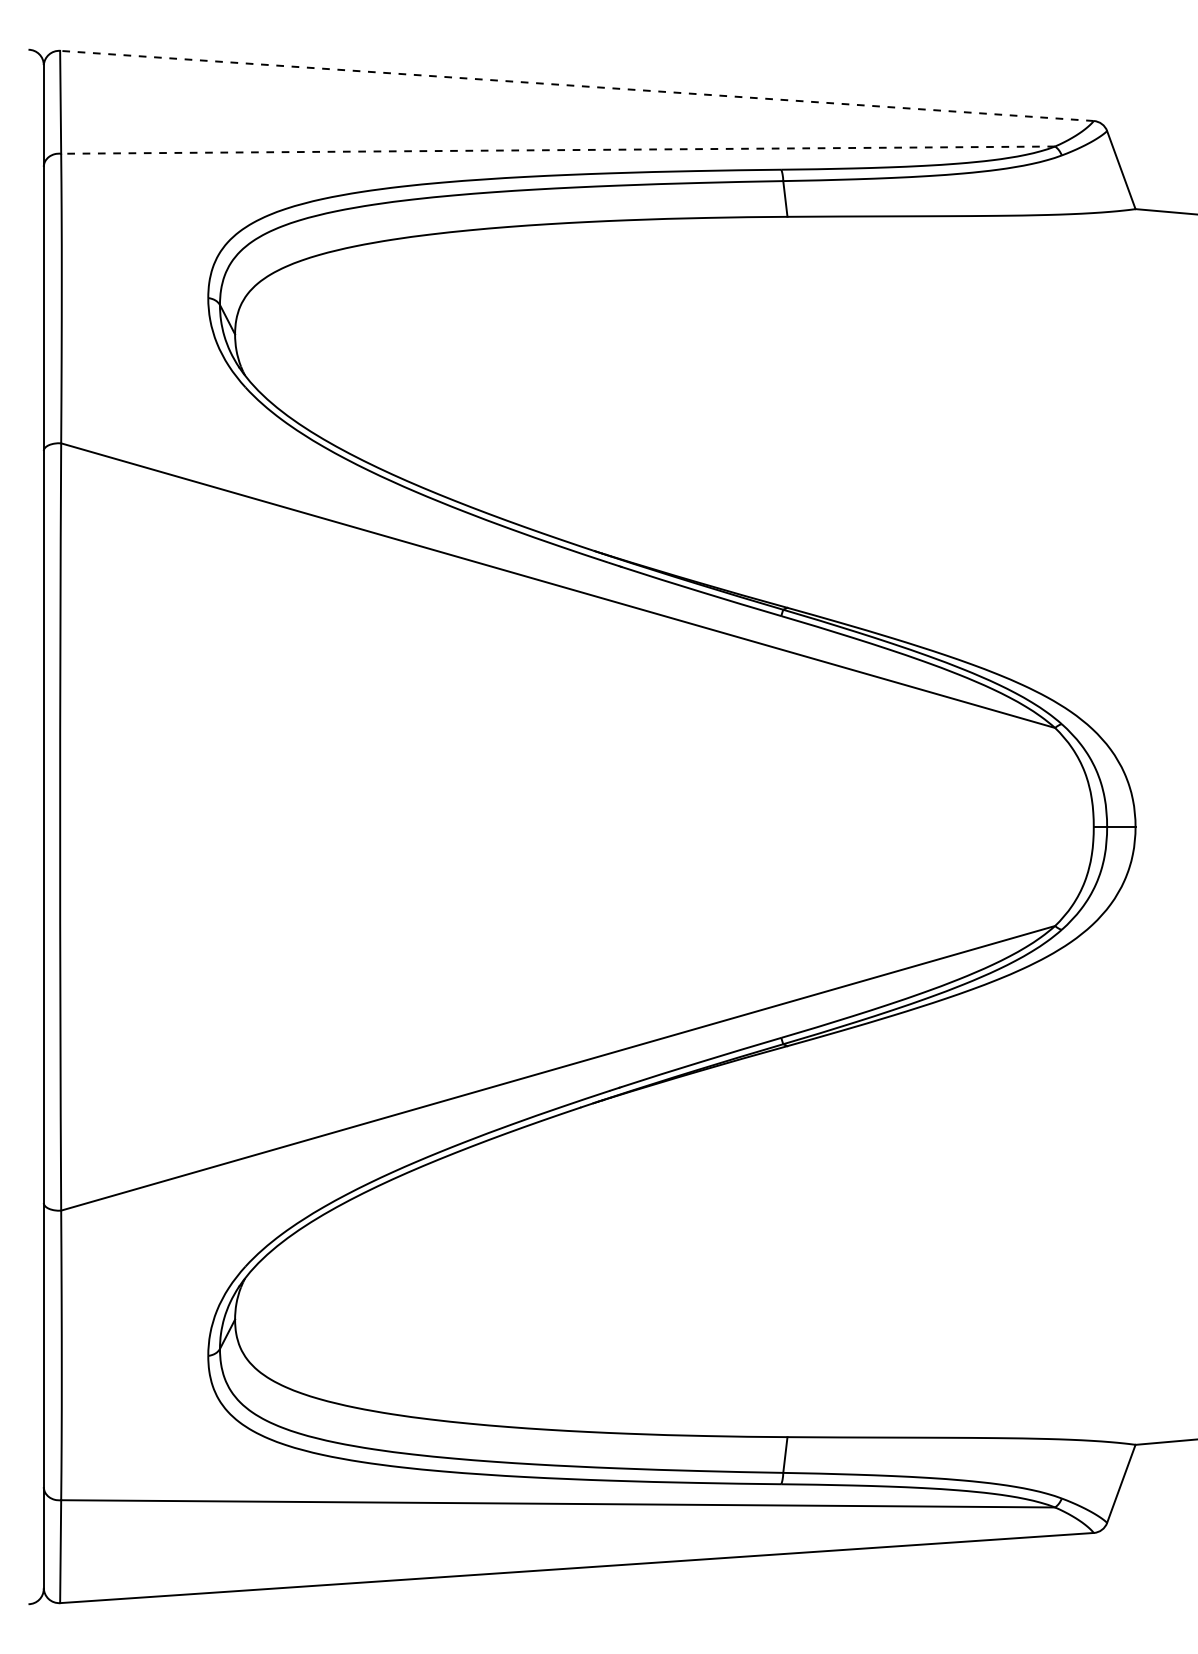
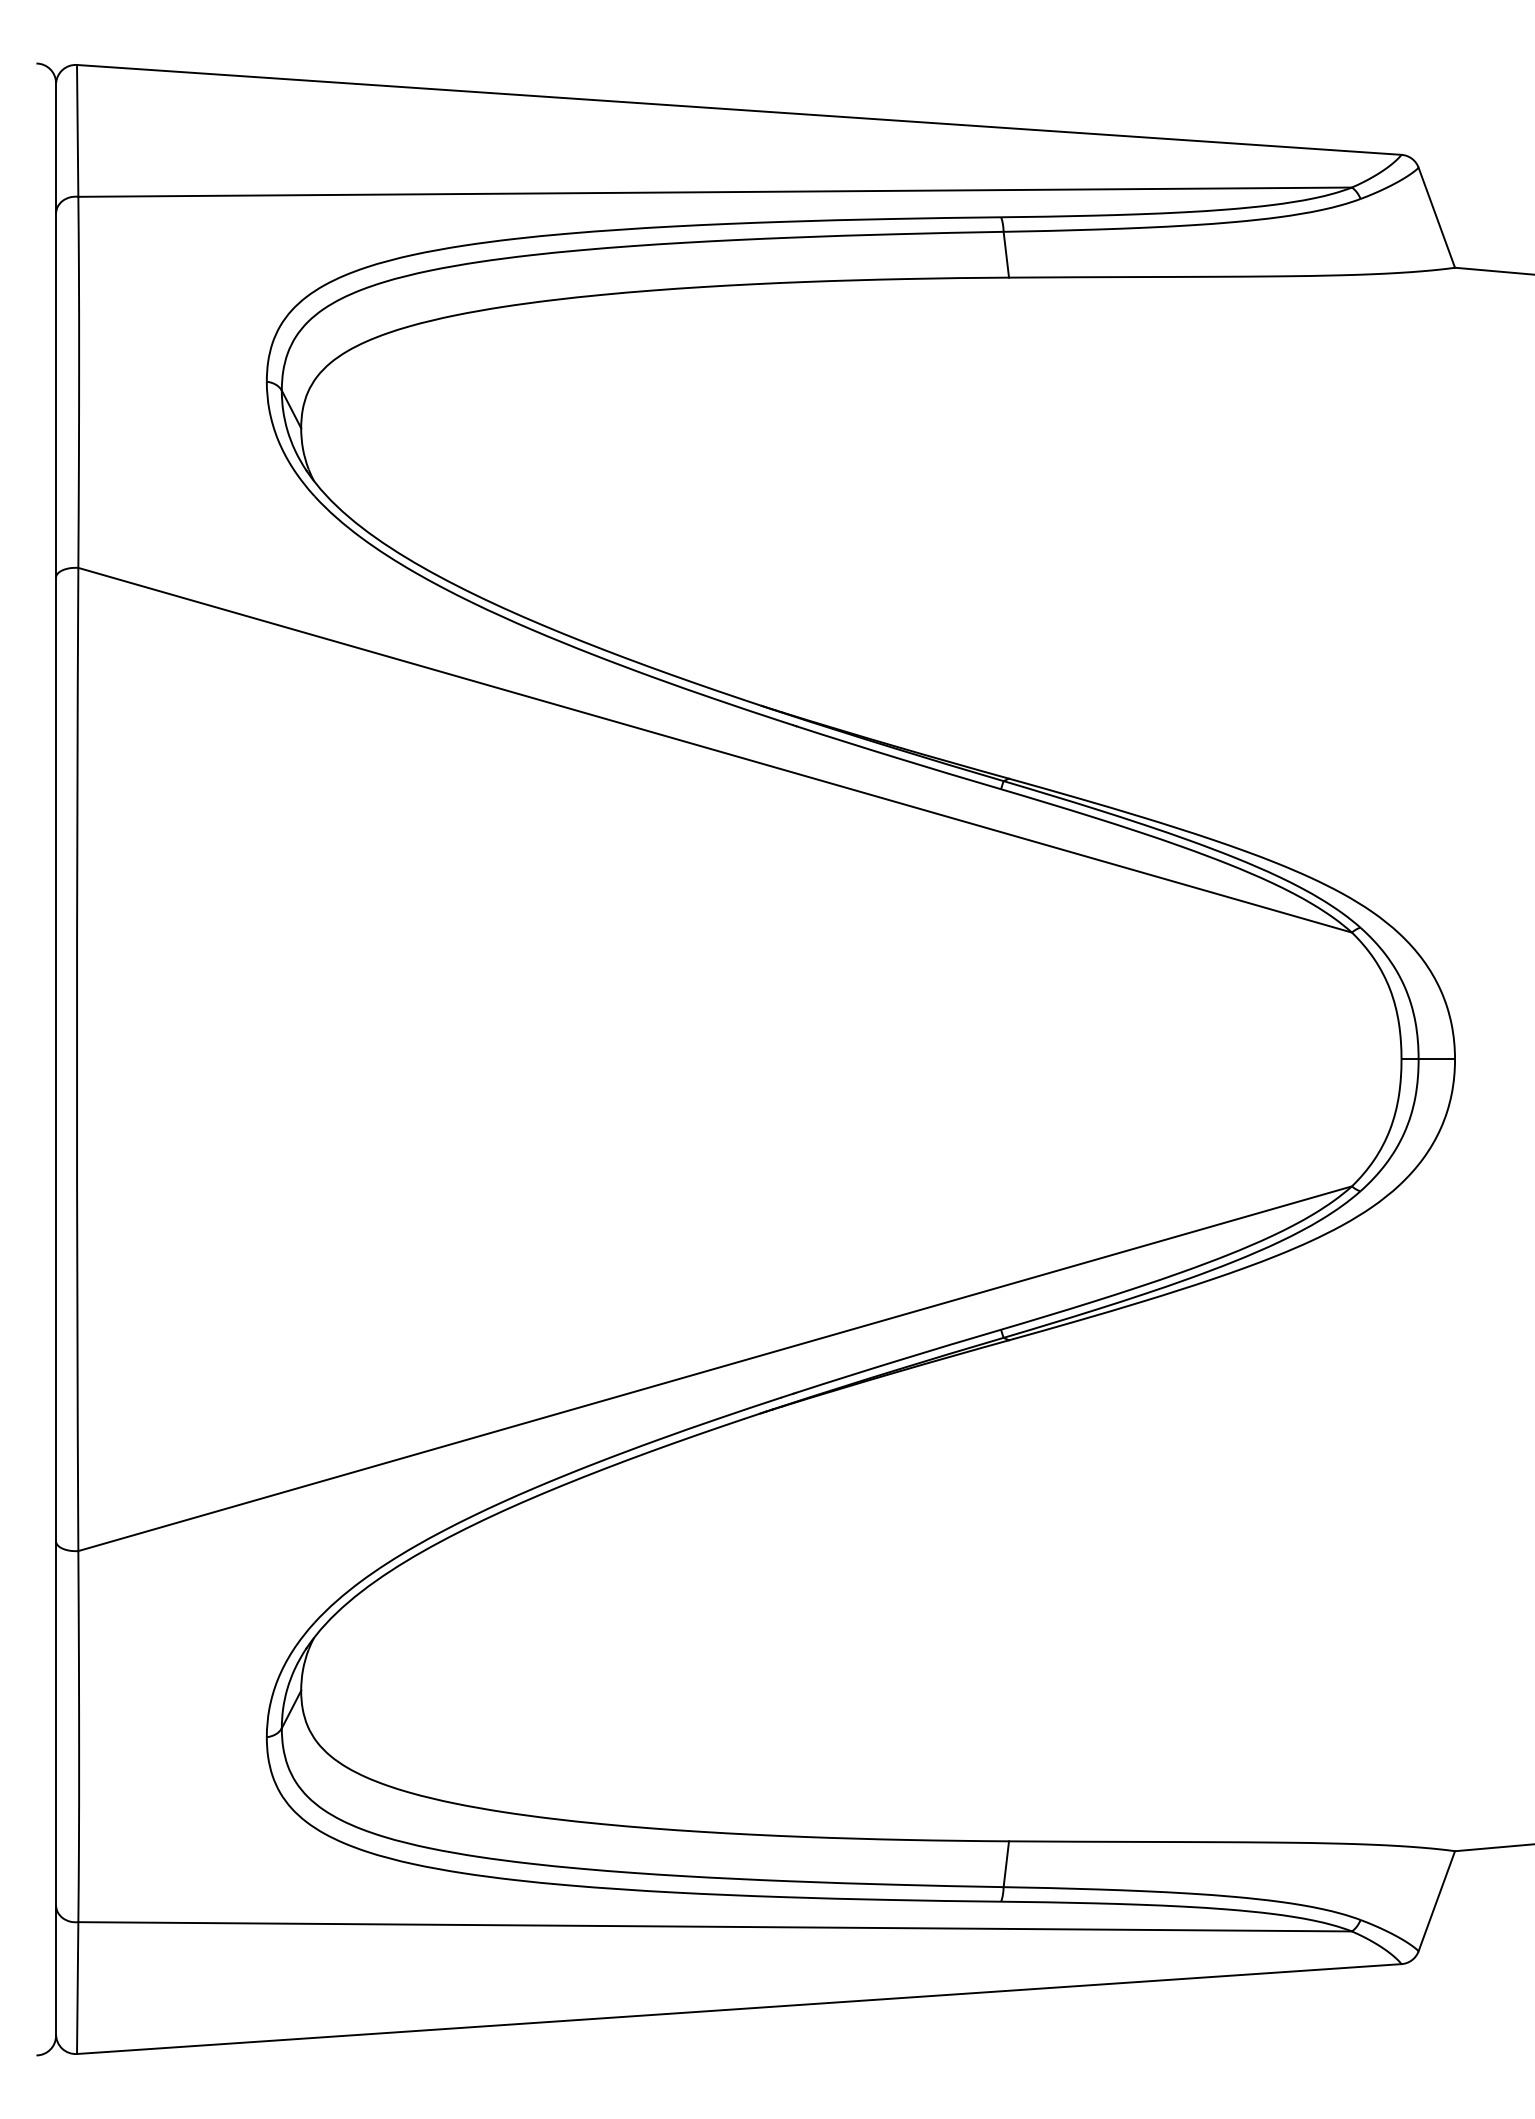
line: (577, 85) -> (739, 109), dashed -> solid
line: (558, 150) -> (715, 192), dashed -> solid

